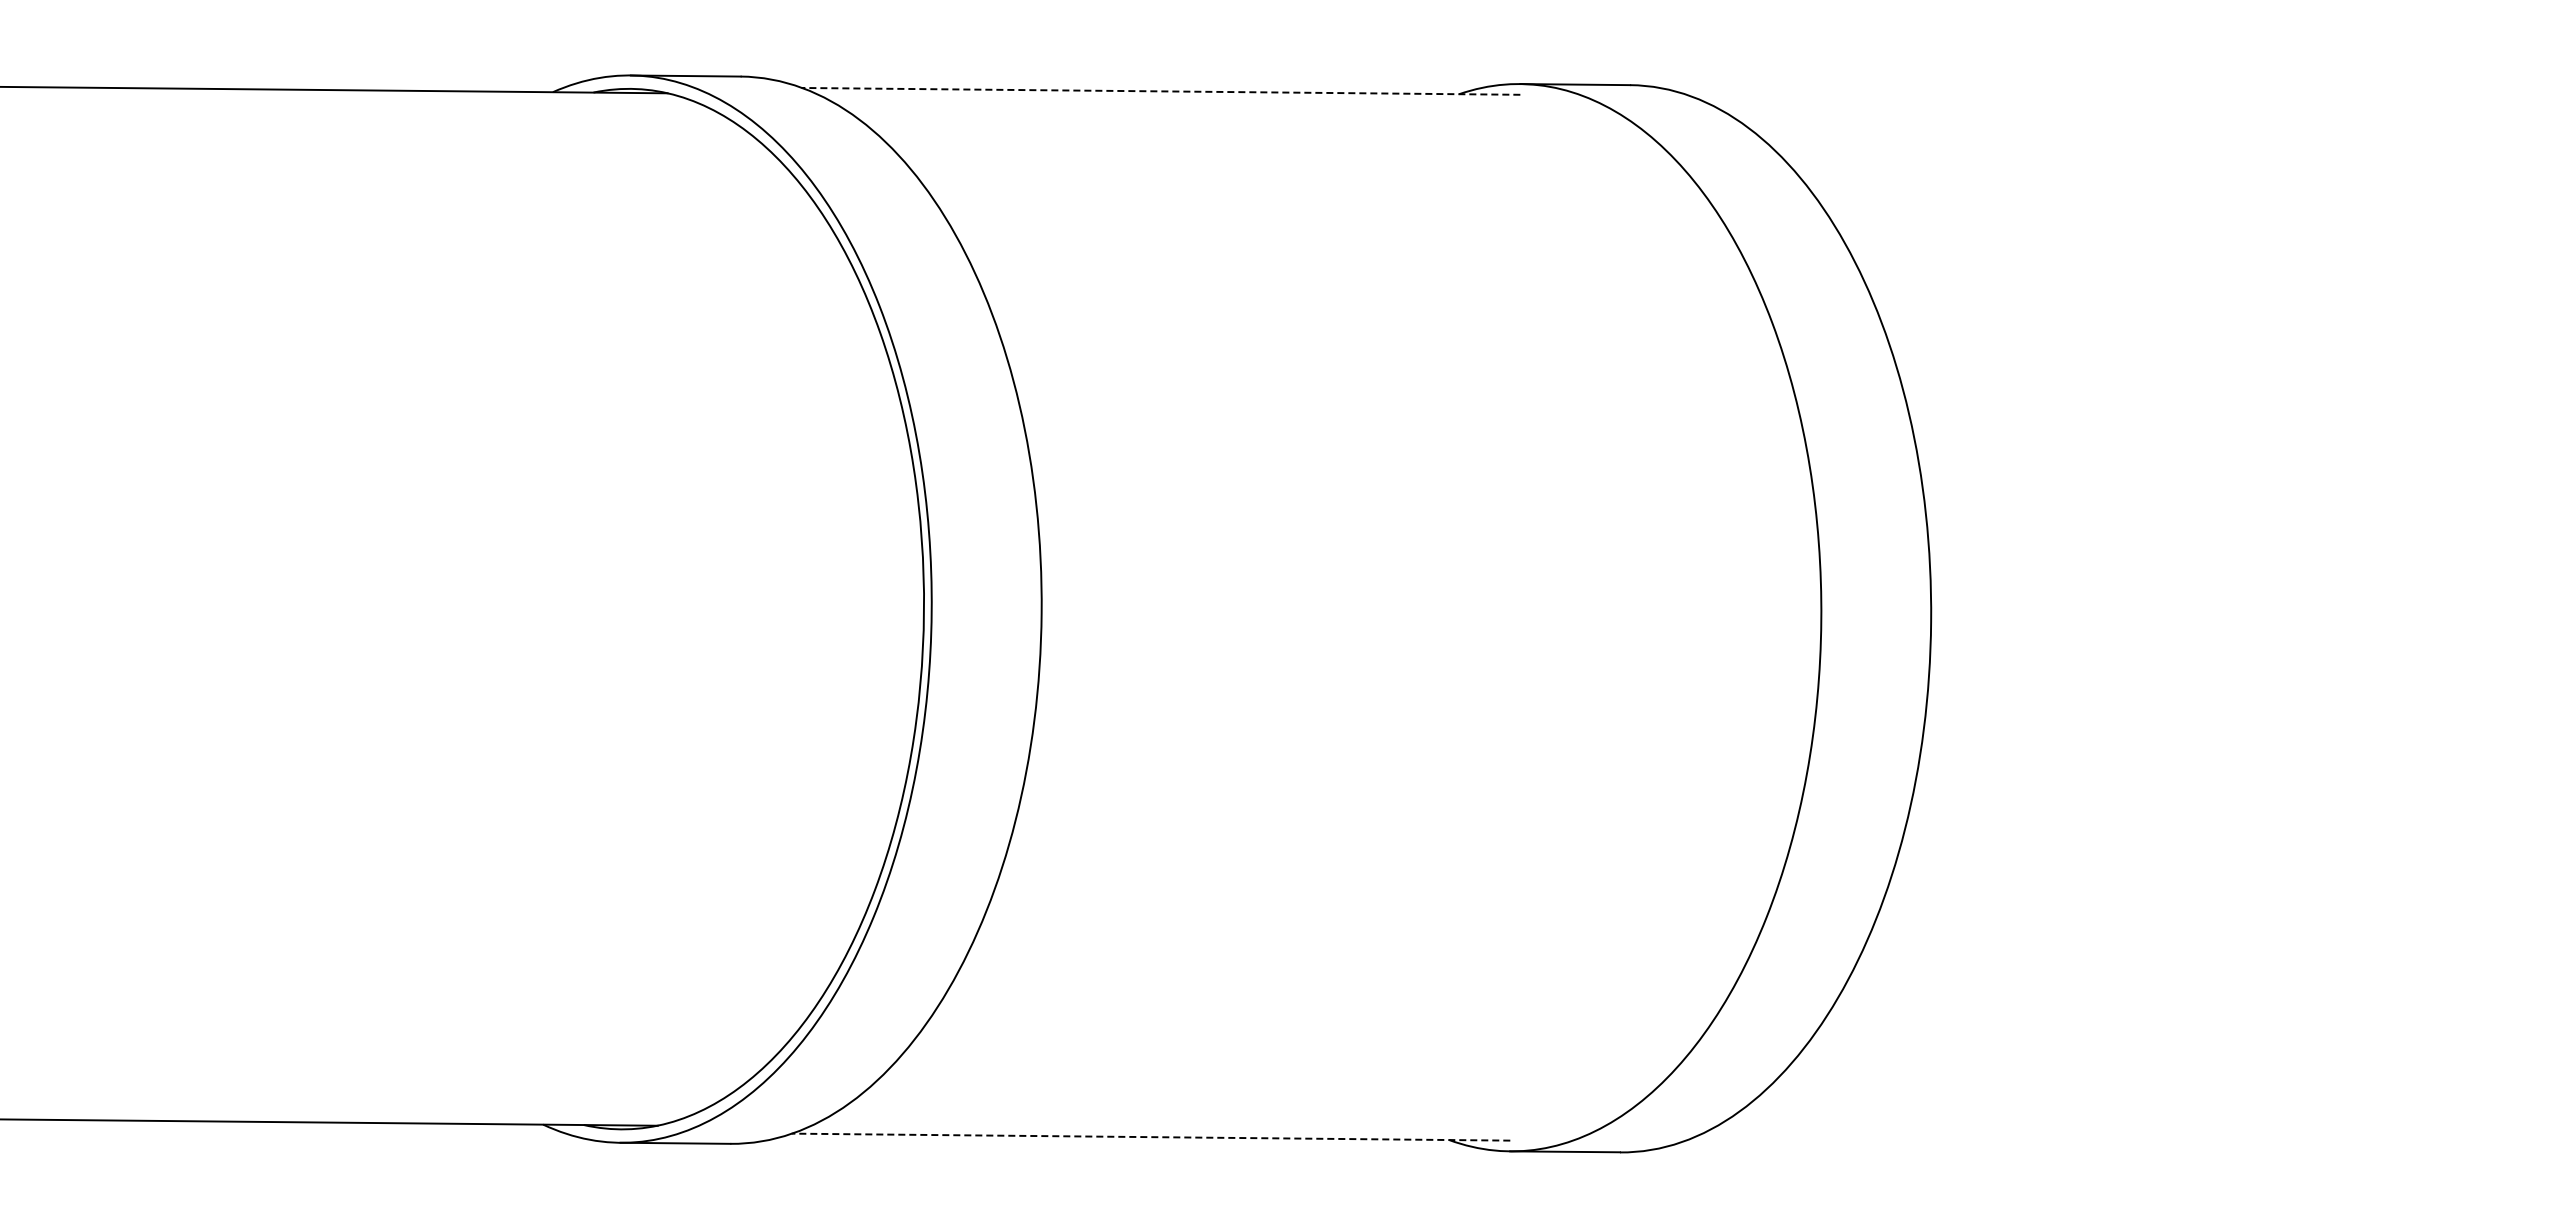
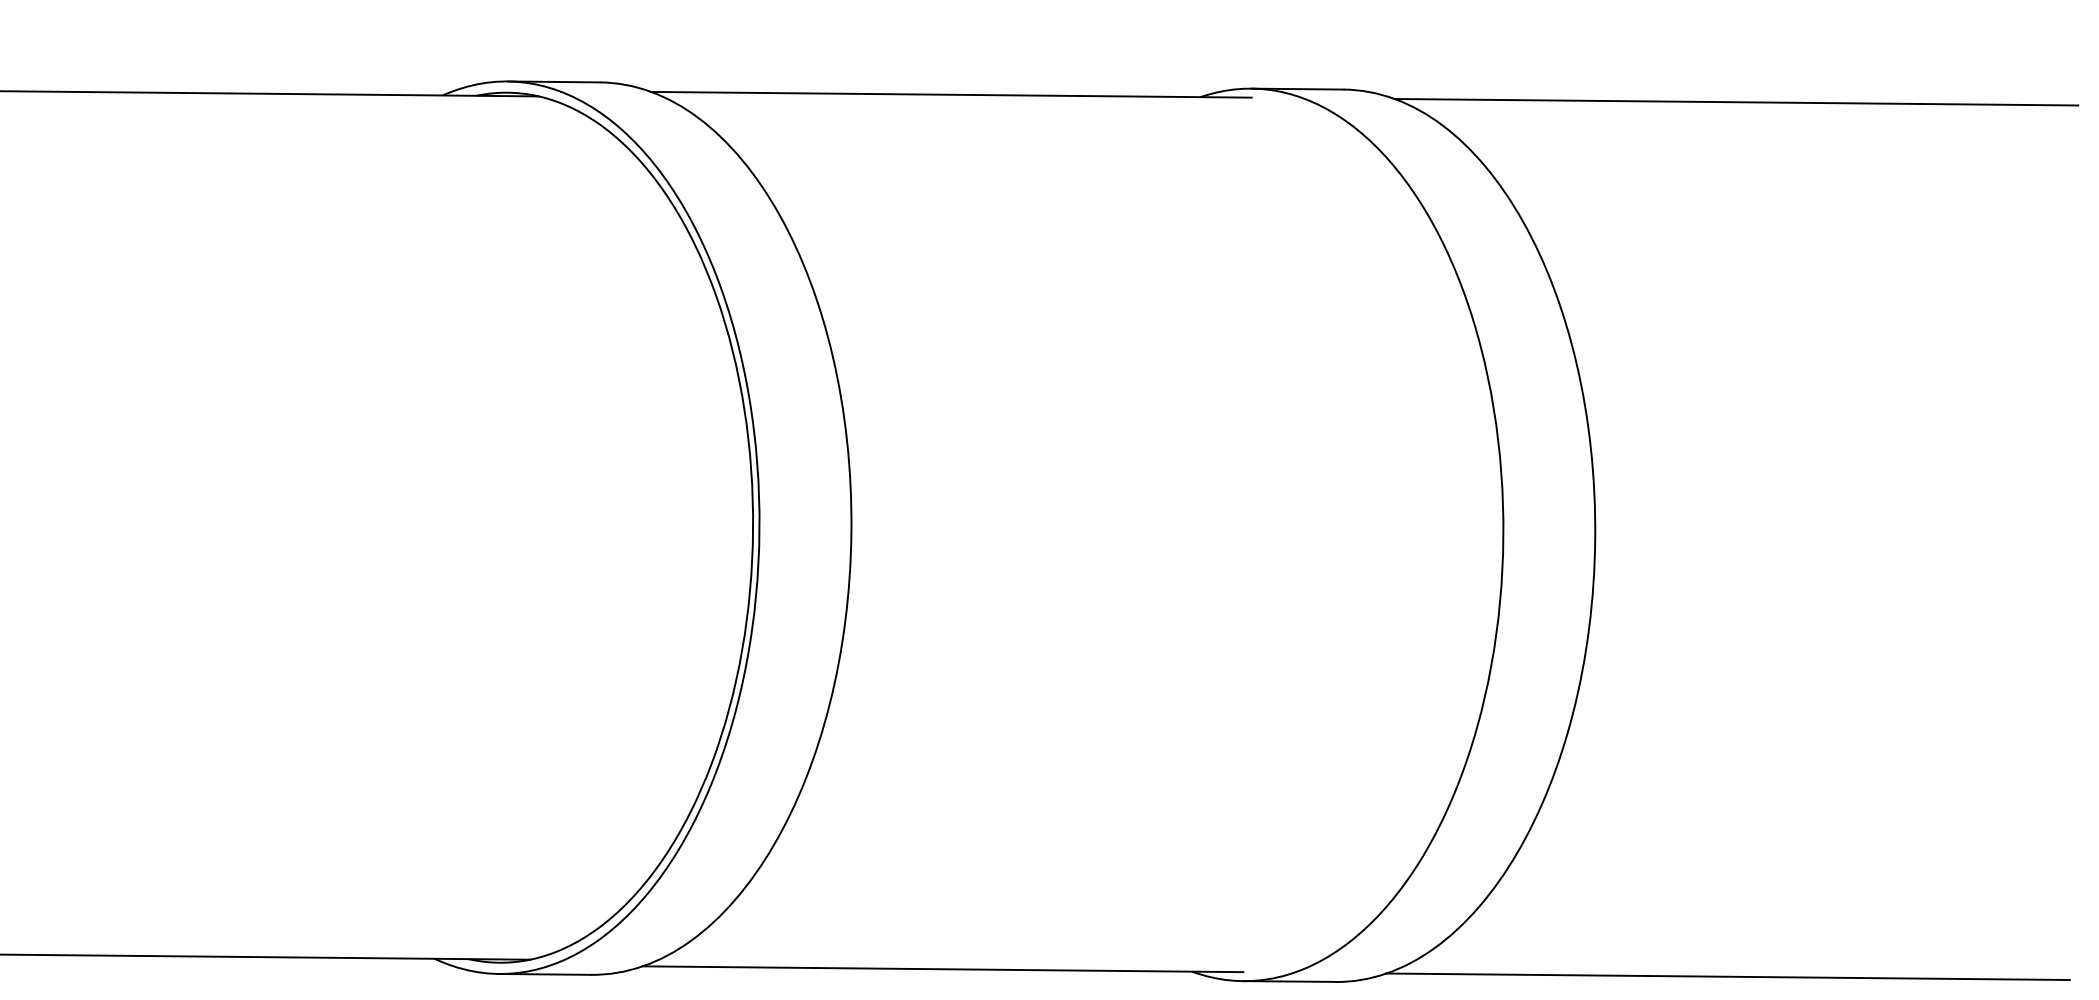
line: (1160, 91) -> (950, 94), dashed -> solid
line: (2099, 100) -> (1736, 102), added
line: (1150, 1137) -> (942, 969), dashed -> solid
line: (2089, 1146) -> (1727, 977), added

